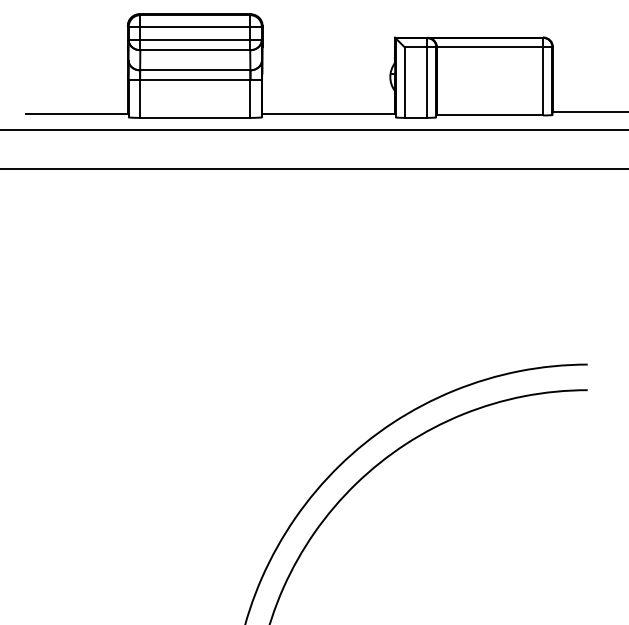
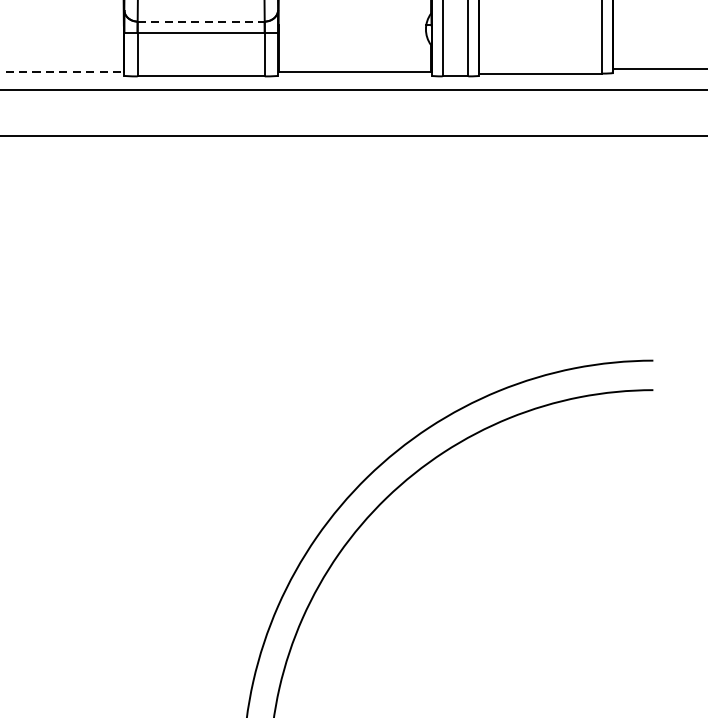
line: (195, 70) -> (201, 21), solid -> dashed
line: (77, 114) -> (65, 72), solid -> dashed

